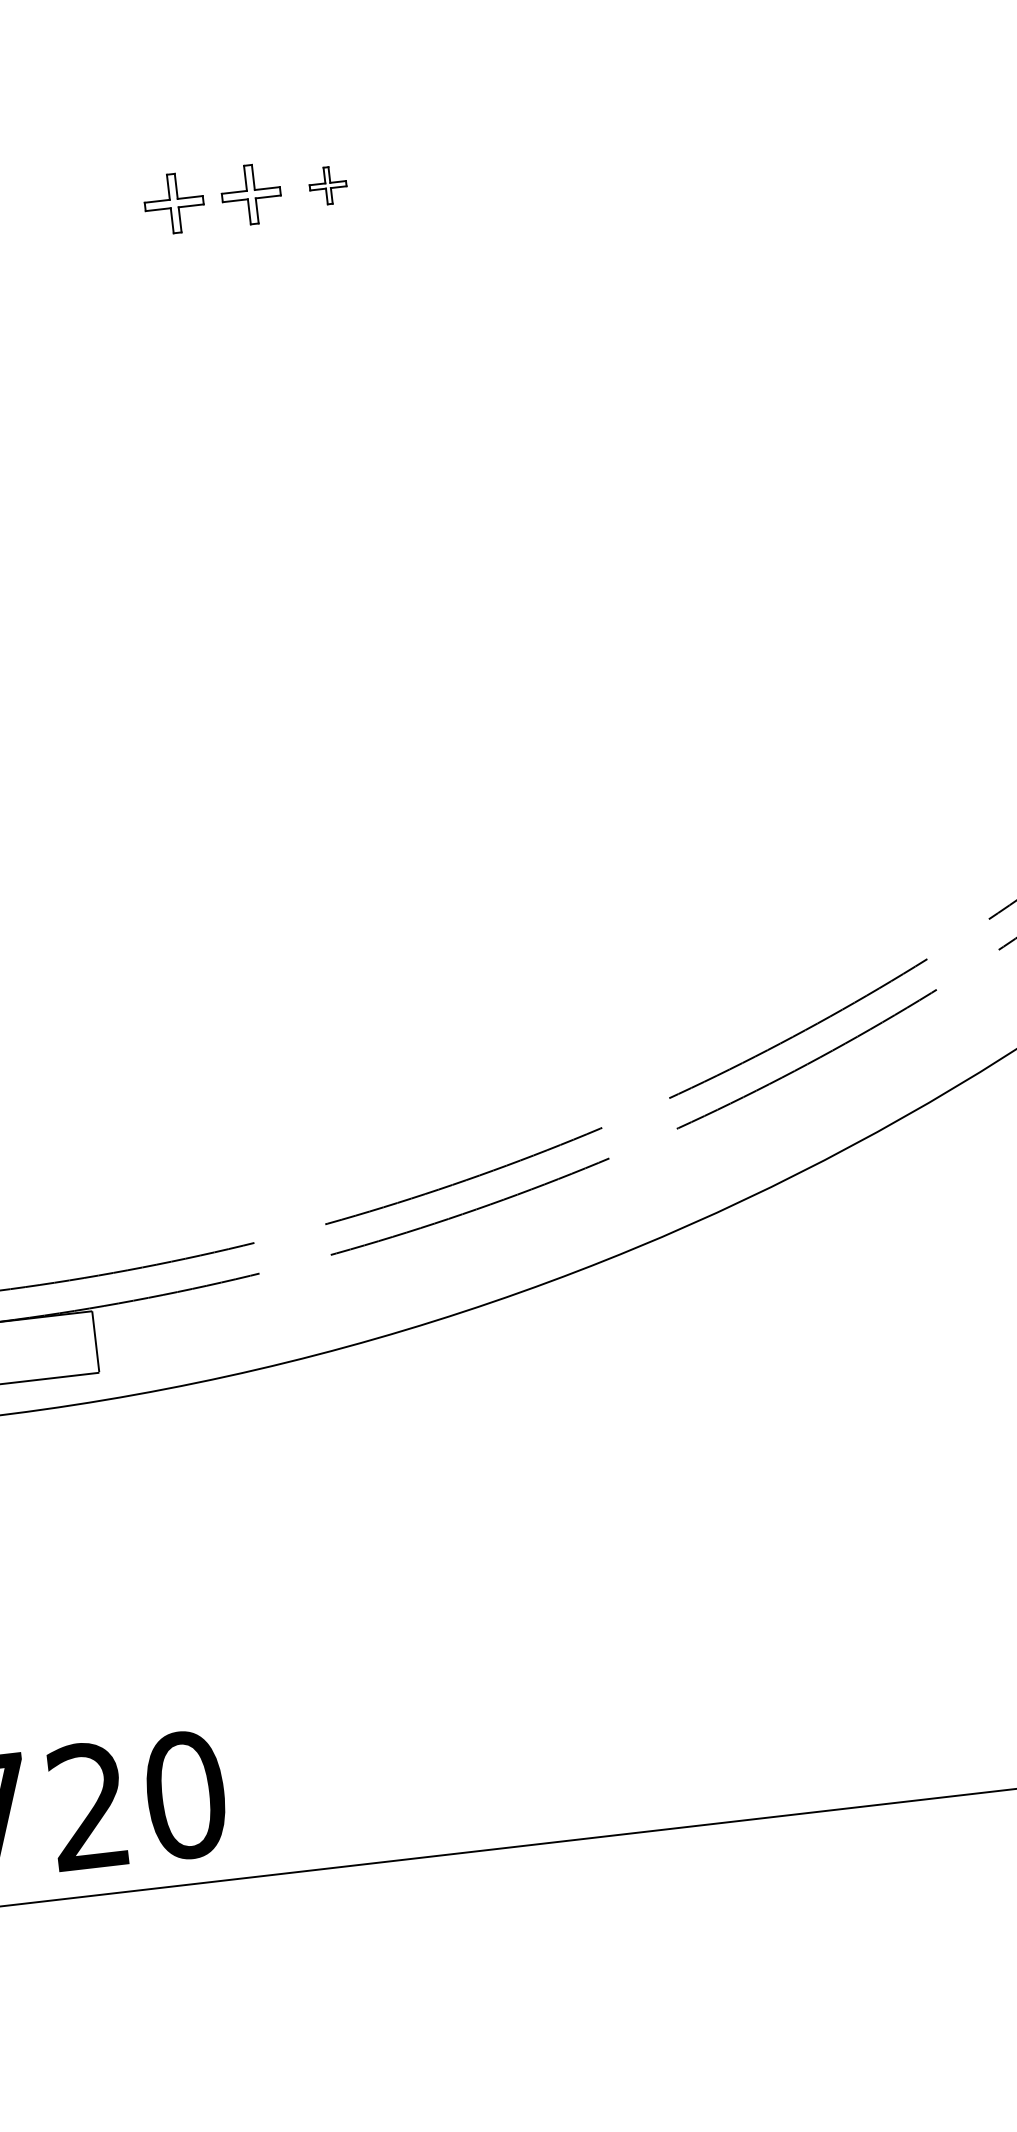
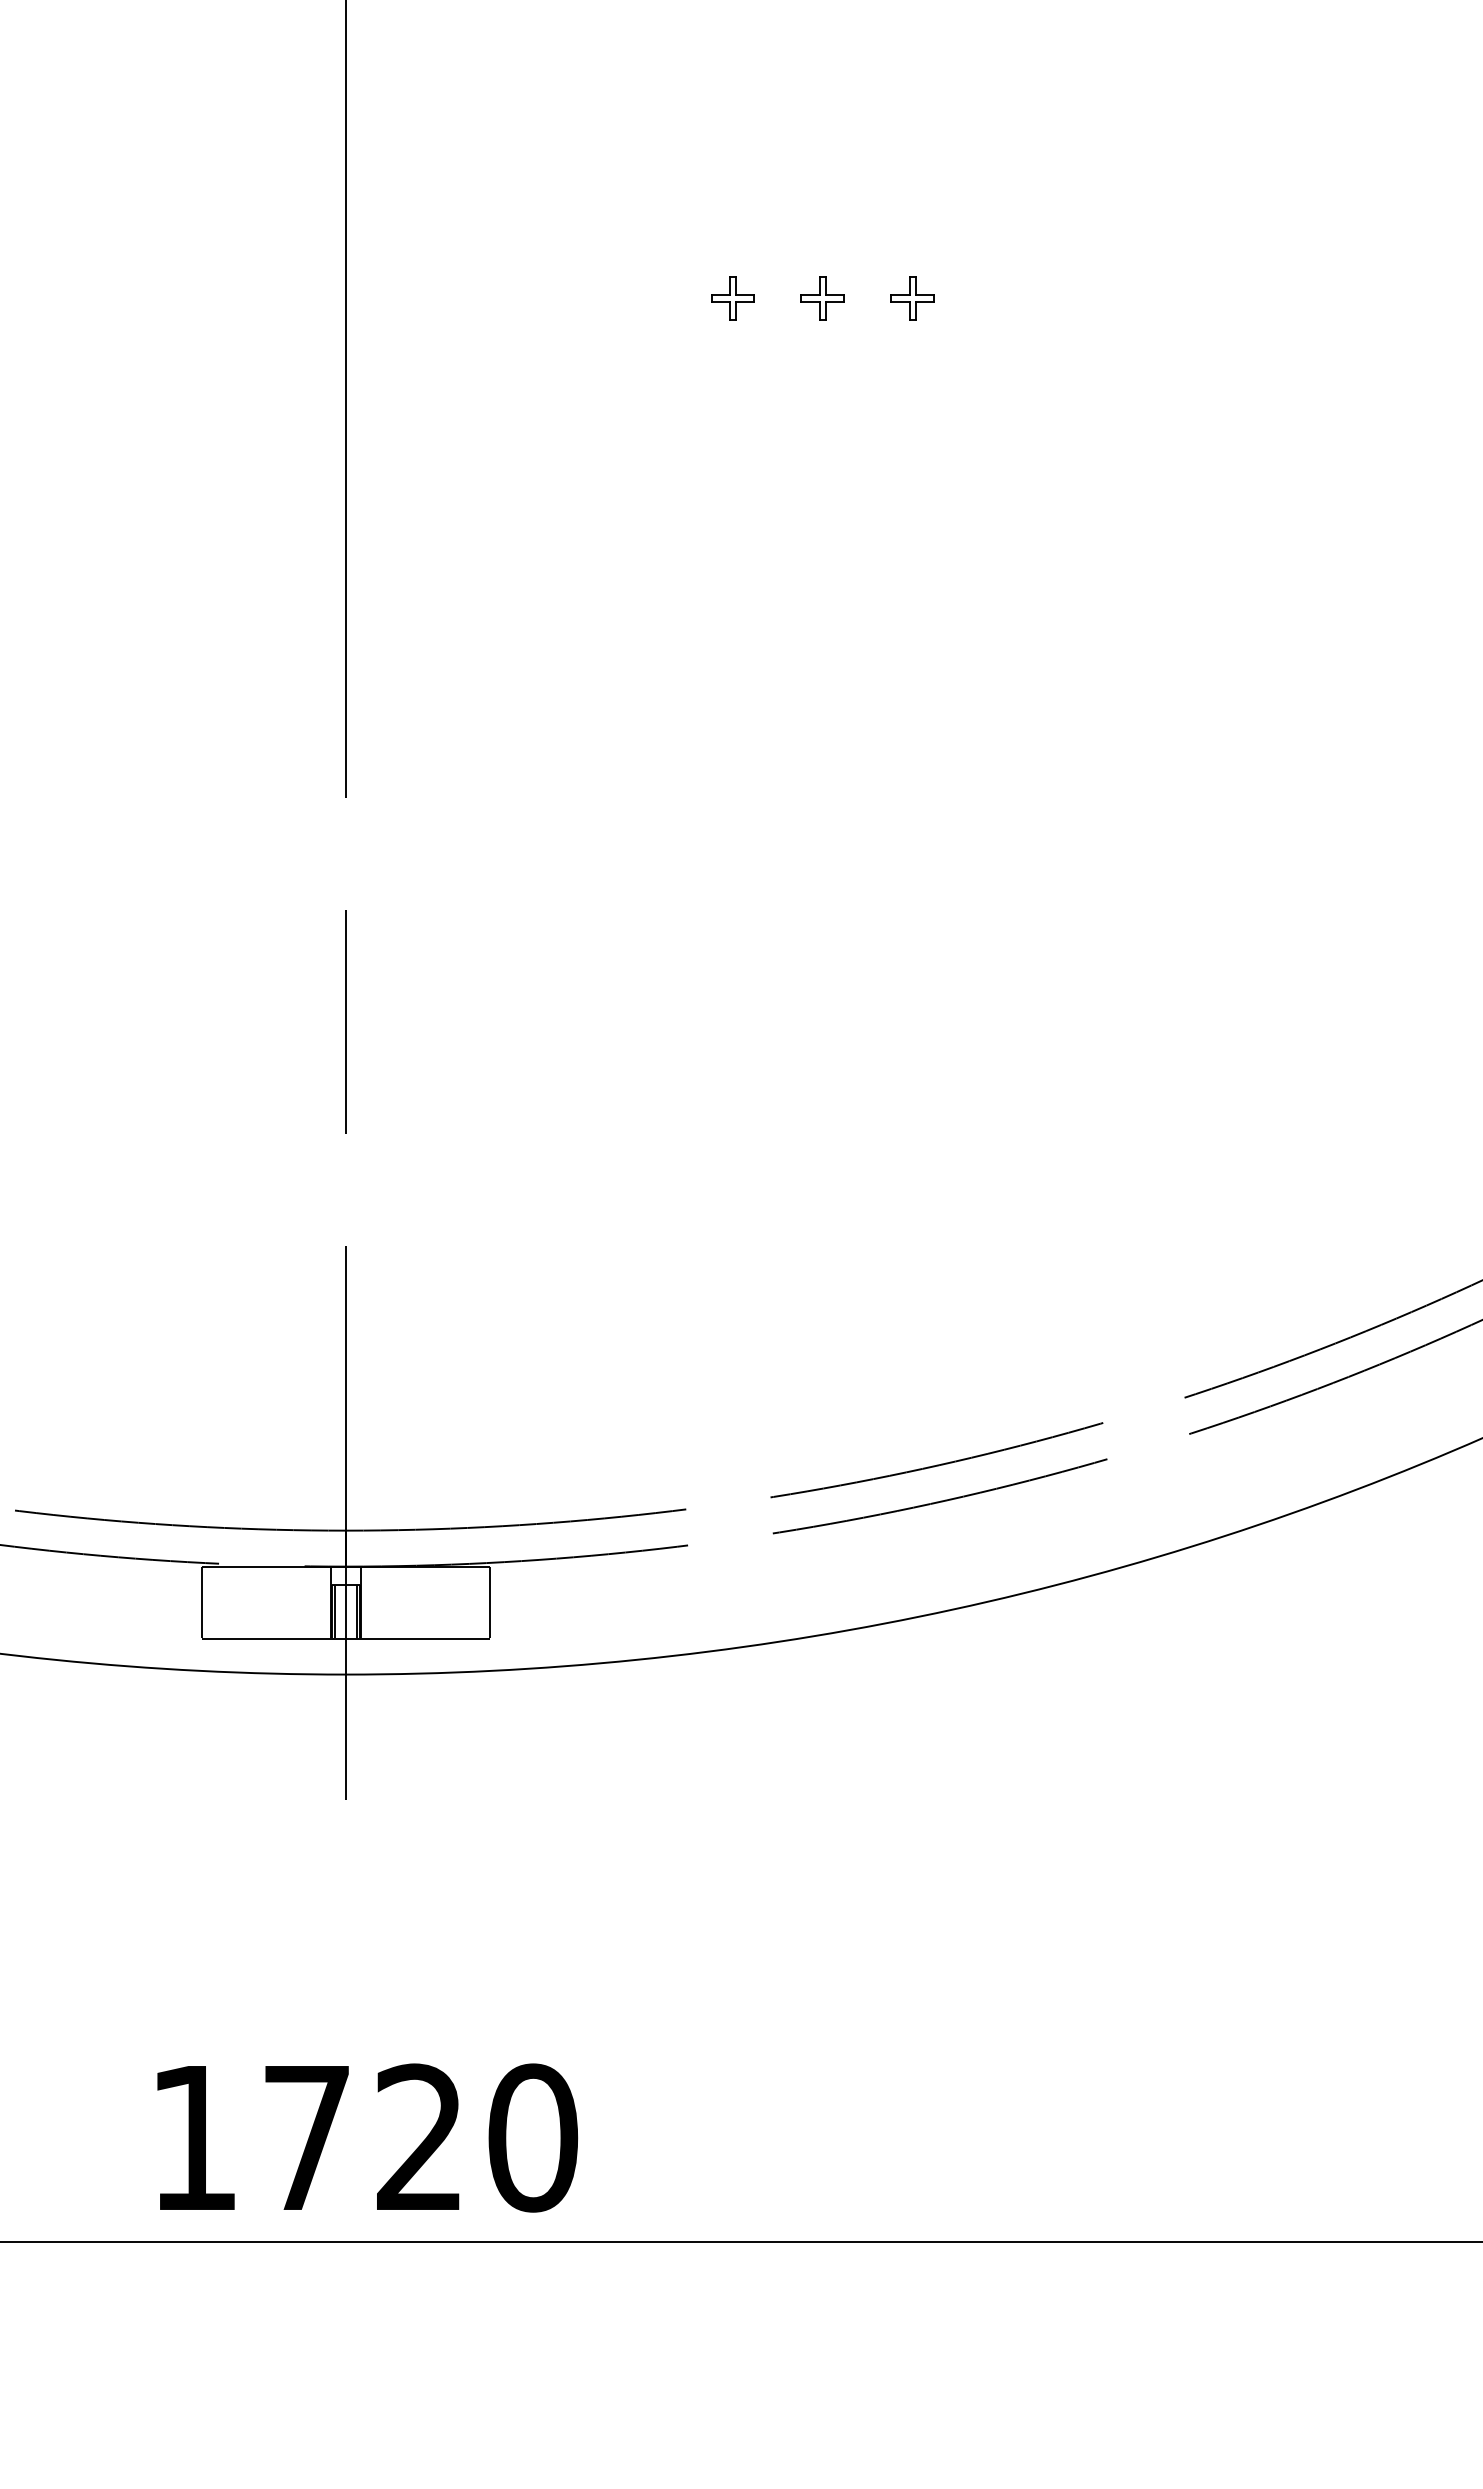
part: (251, 194) -> (822, 298), size x0.62
part: (174, 203) -> (732, 298), size x0.62

